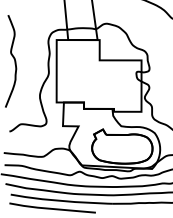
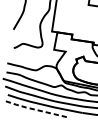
line: (51, 208) -> (36, 109), solid -> dashed

